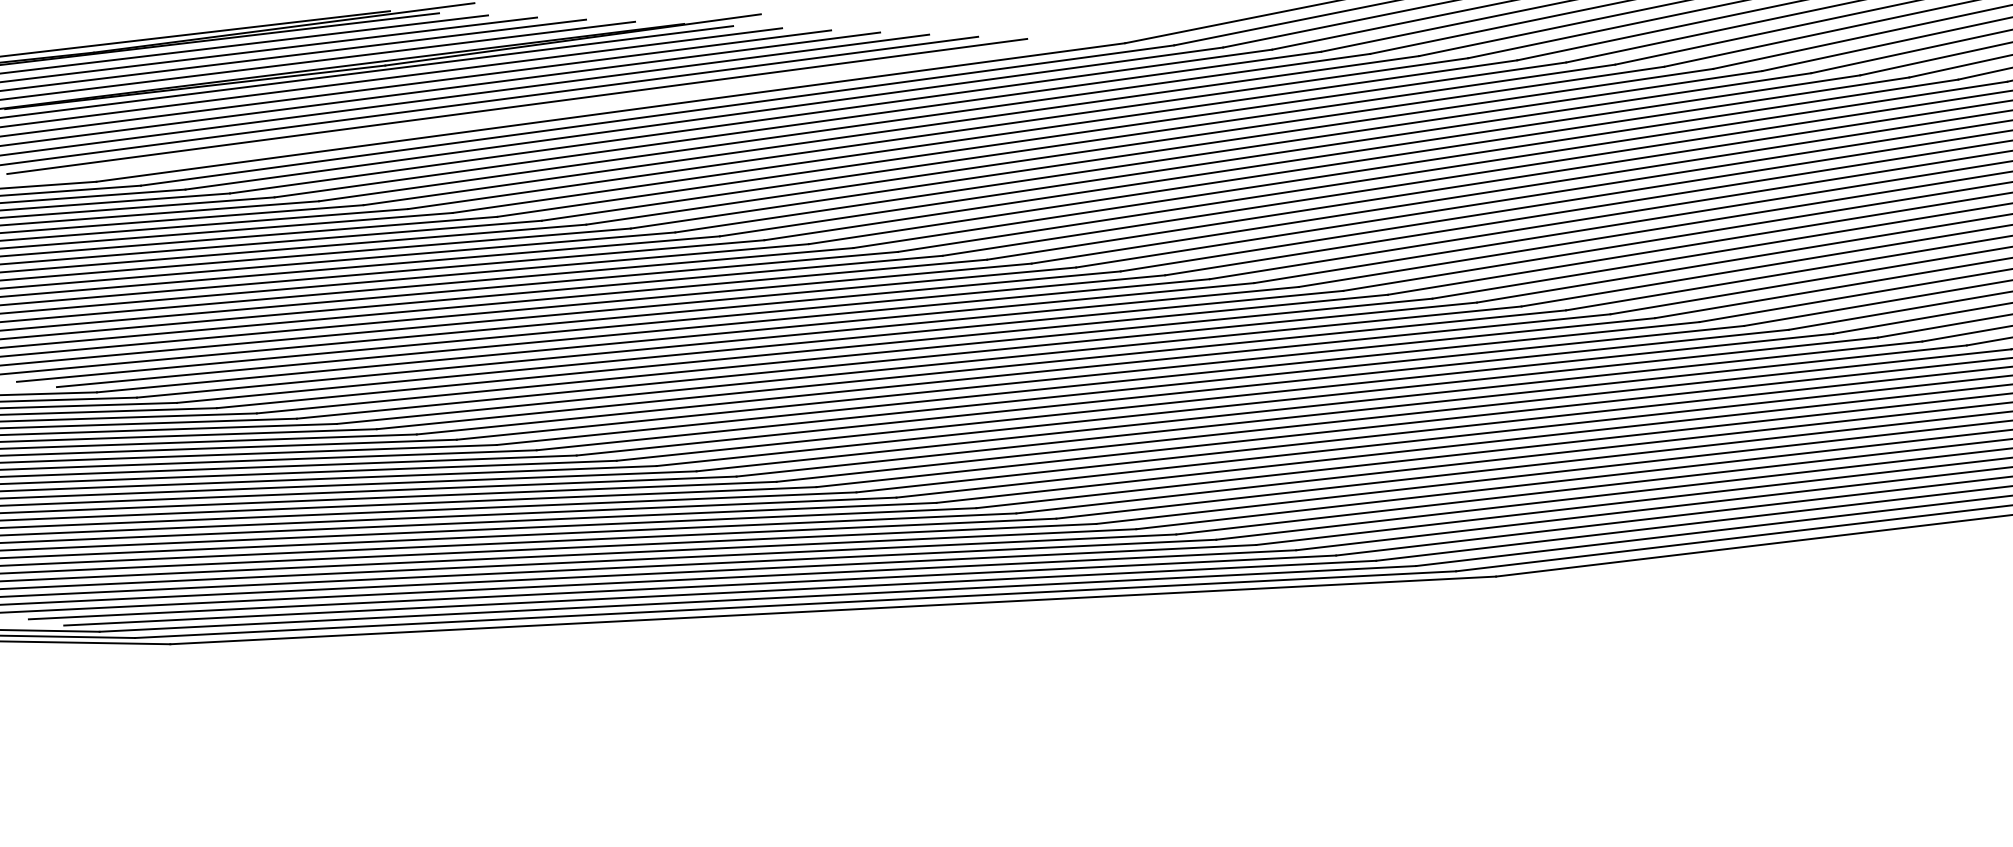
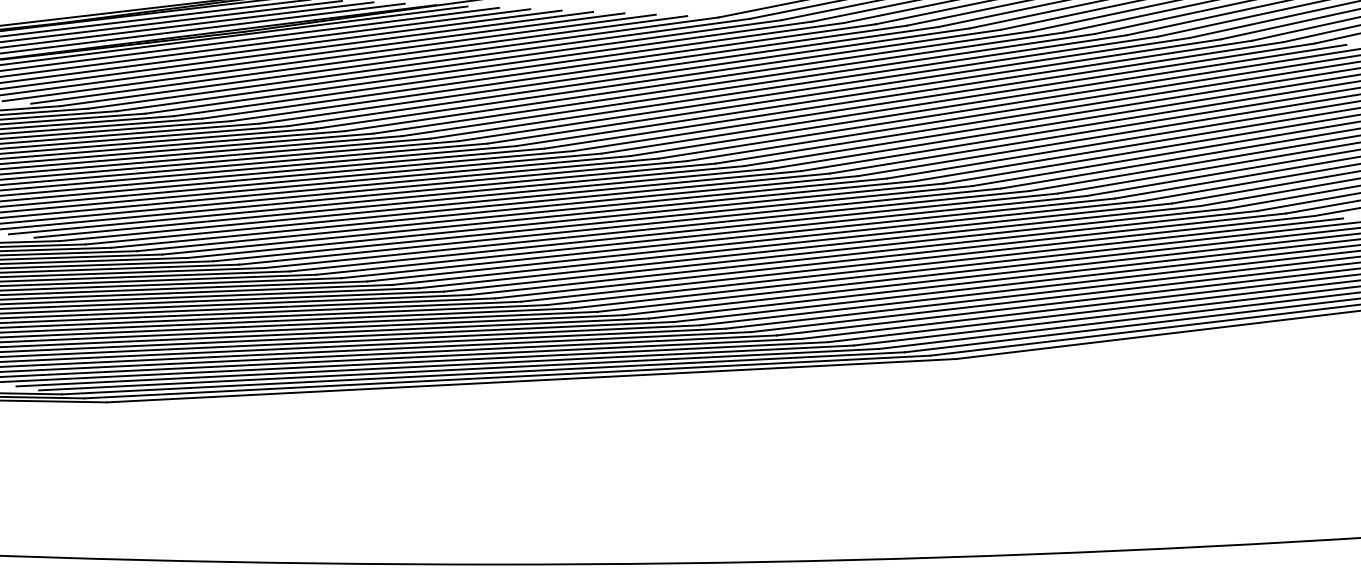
line: (564, 108) -> (359, 59), added

